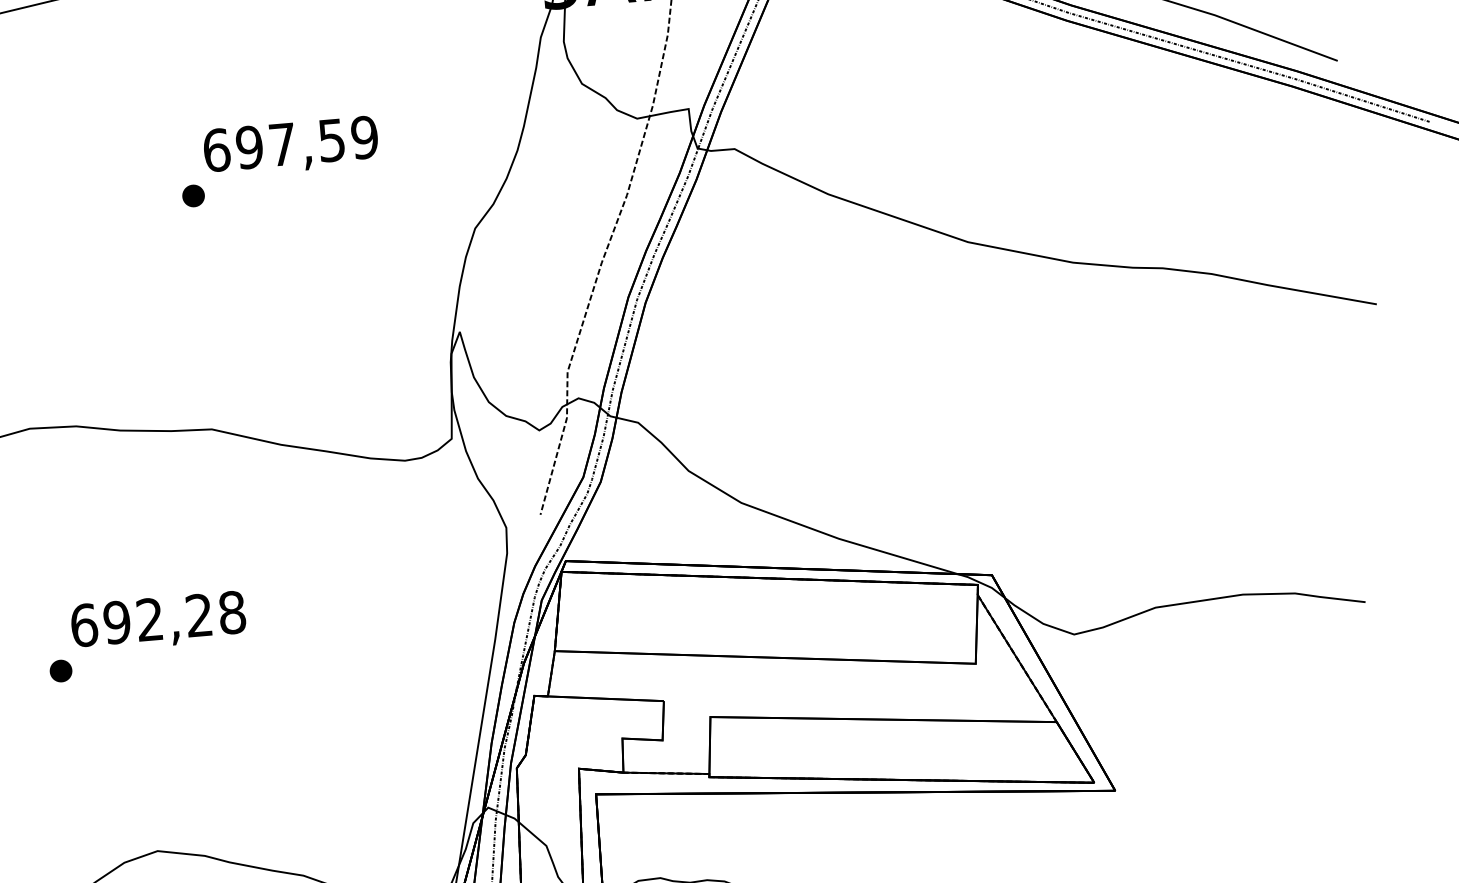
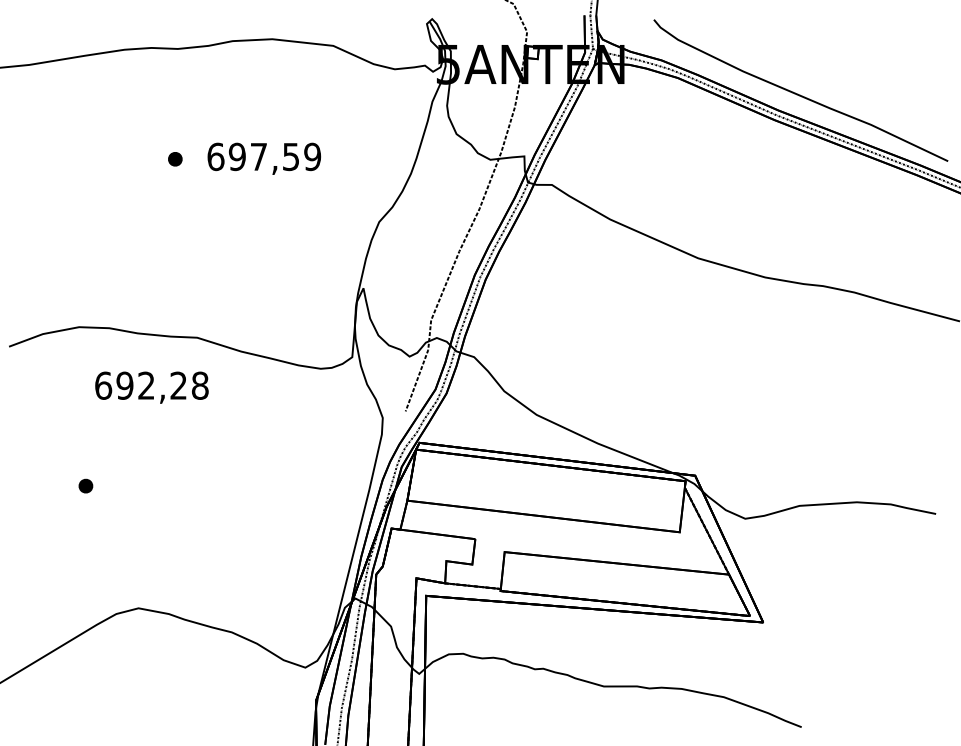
part: (193, 196) -> (175, 159), moved
text: (157, 621) -> (151, 387), moved

